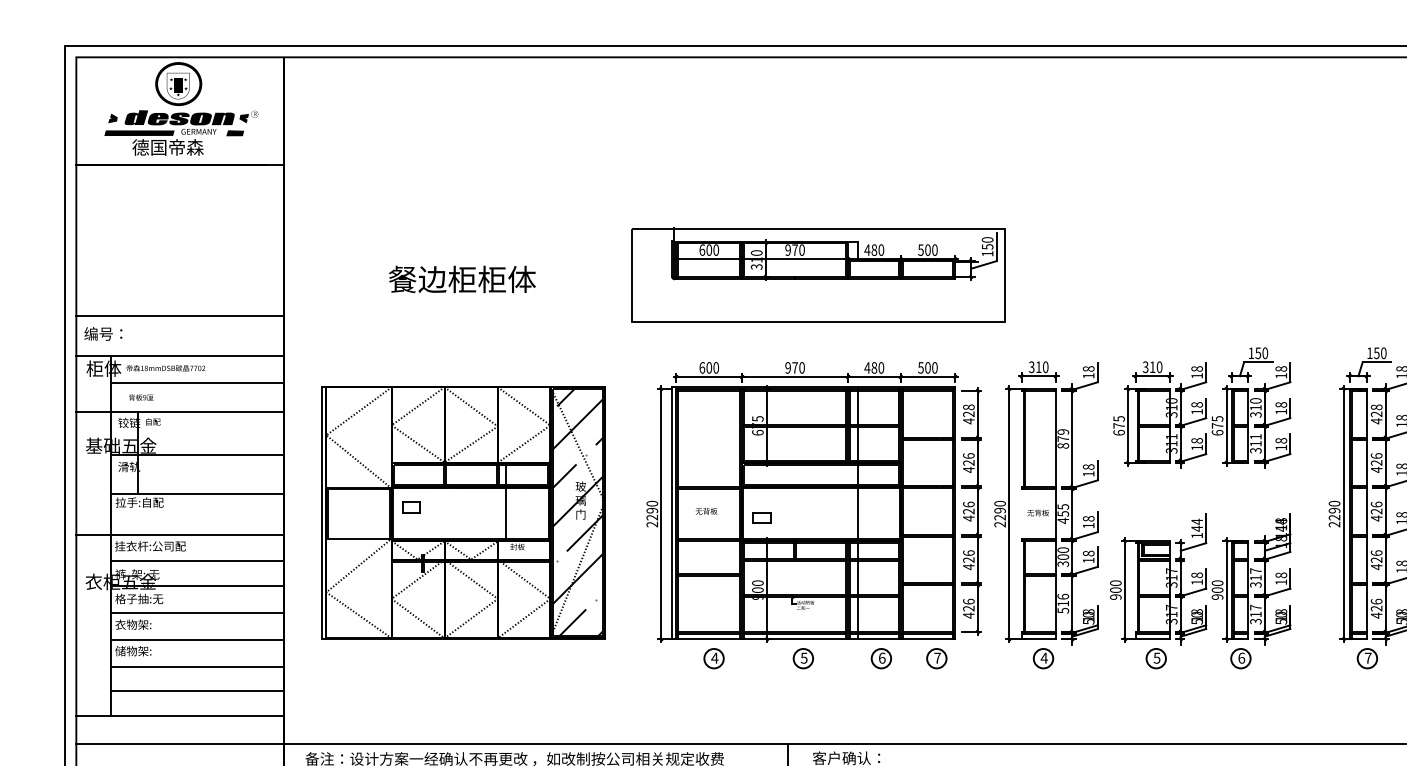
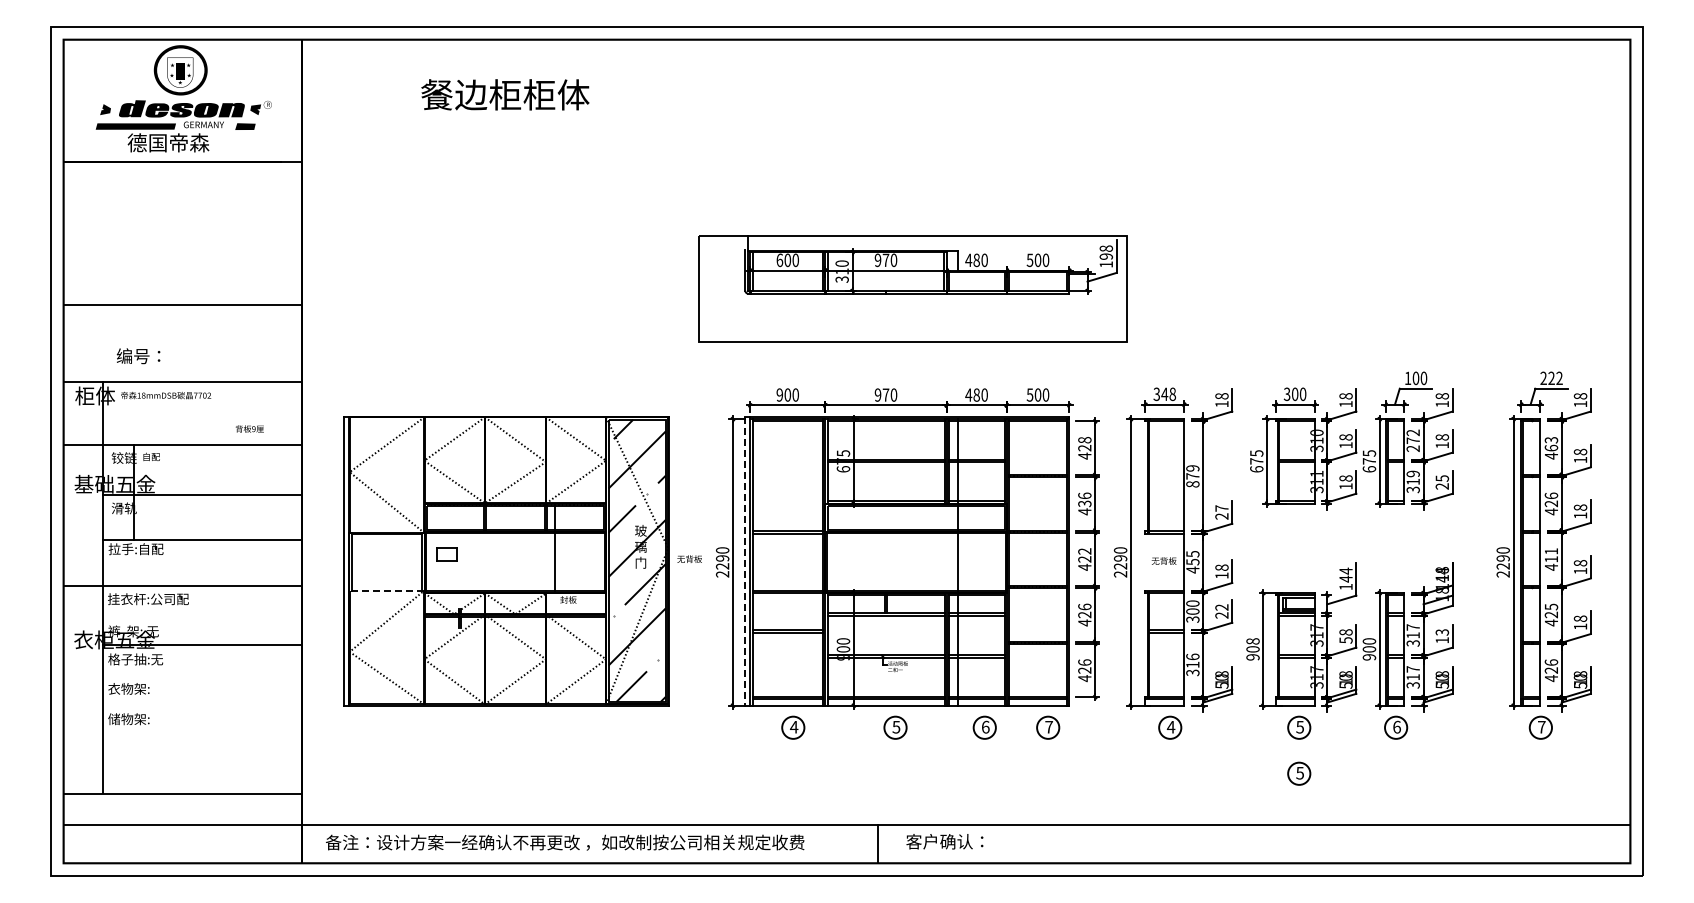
text: (986, 243) -> (1105, 252), 150 -> 198
text: (462, 279) -> (505, 94), moved
line: (180, 315) -> (182, 305), moved
text: (103, 334) -> (138, 356), moved
text: (1257, 352) -> (1415, 377), 150 -> 100
text: (1376, 353) -> (1551, 378), 150 -> 222
text: (1041, 366) -> (1168, 393), 310 -> 348
text: (702, 367) -> (779, 394), 600 -> 900
text: (1152, 367) -> (1295, 394), 310 -> 300
line: (196, 383) -> (201, 412), removed
text: (140, 397) -> (249, 428), moved
text: (1255, 407) -> (1412, 440), 310 -> 272
text: (1376, 411) -> (1551, 444), 428 -> 463
text: (1255, 436) -> (1412, 473), 311 -> 319
text: (1280, 444) -> (1441, 482), 18 -> 25
text: (968, 462) -> (1084, 503), 426 -> 436
text: (1088, 470) -> (1221, 512), 18 -> 27
text: (968, 504) -> (1084, 551), 426 -> 422
text: (1376, 508) -> (1551, 555), 426 -> 411
text: (706, 510) -> (689, 558), moved
line: (672, 513) -> (745, 561), solid -> dashed
part: (761, 517) -> (847, 566), removed
line: (358, 538) -> (386, 590), solid -> dashed
text: (1376, 552) -> (1551, 606), 426 -> 425
text: (1088, 557) -> (1221, 611), 18 -> 22
line: (196, 560) -> (201, 615), removed
text: (1280, 575) -> (1441, 632), 18 -> 13
text: (1196, 582) -> (1345, 640), 18 -> 58
text: (1116, 583) -> (1253, 641), 900 -> 908
text: (1062, 610) -> (1192, 672), 516 -> 316
line: (196, 612) -> (201, 675), removed
line: (196, 640) -> (201, 706), removed
line: (196, 667) -> (201, 737), removed
line: (196, 691) -> (201, 765), removed
part: (1156, 698) -> (1299, 773), added

